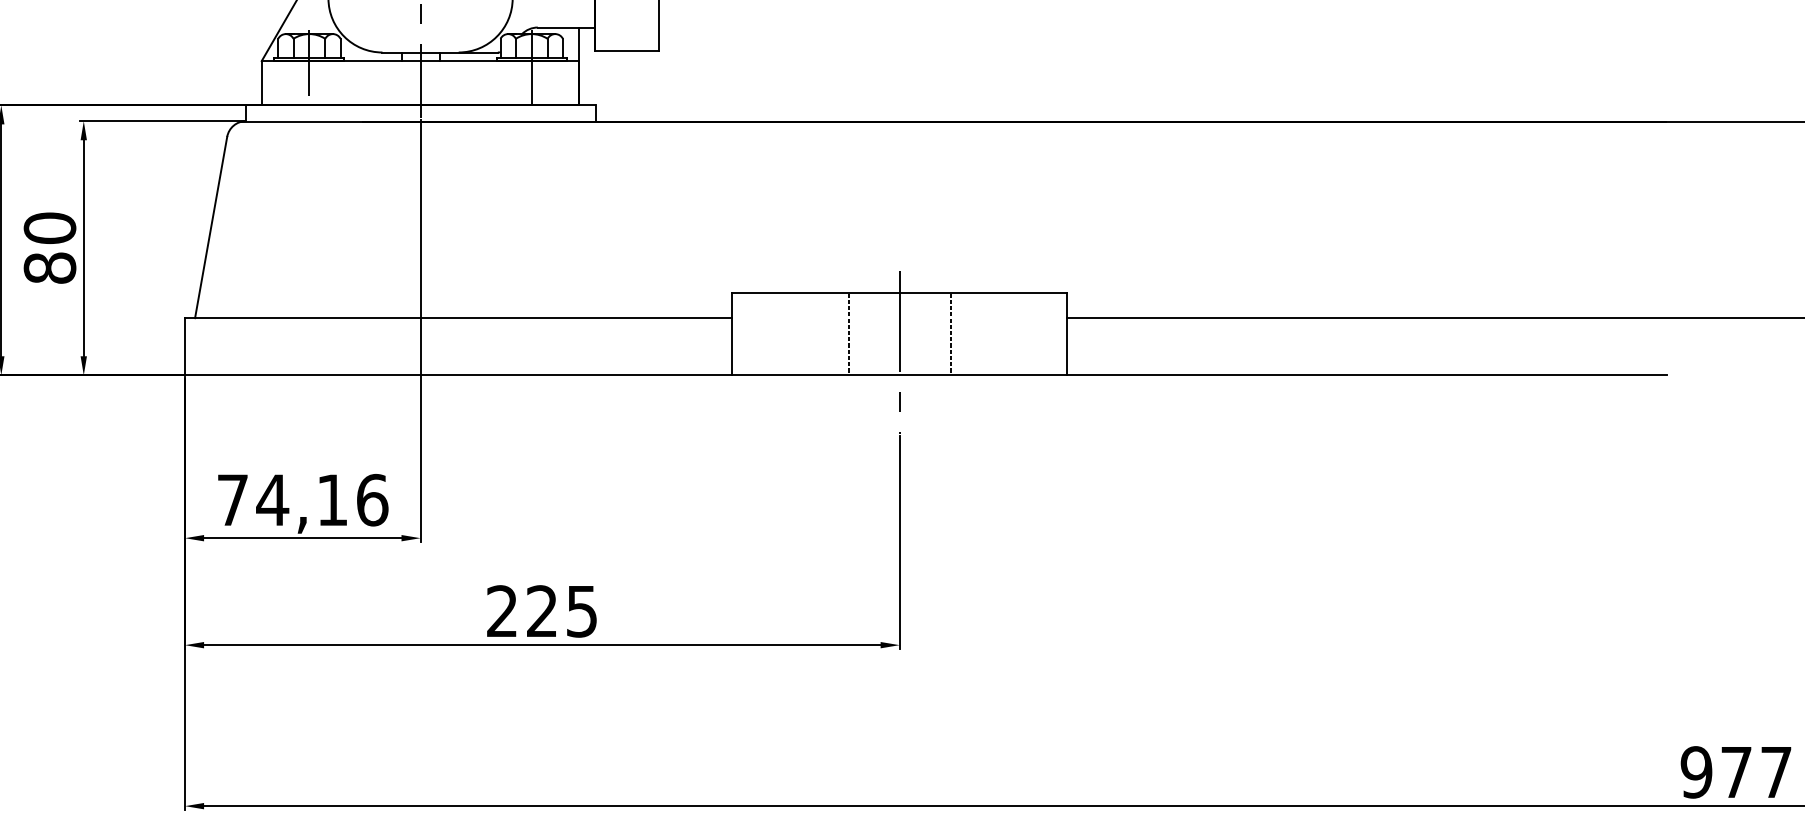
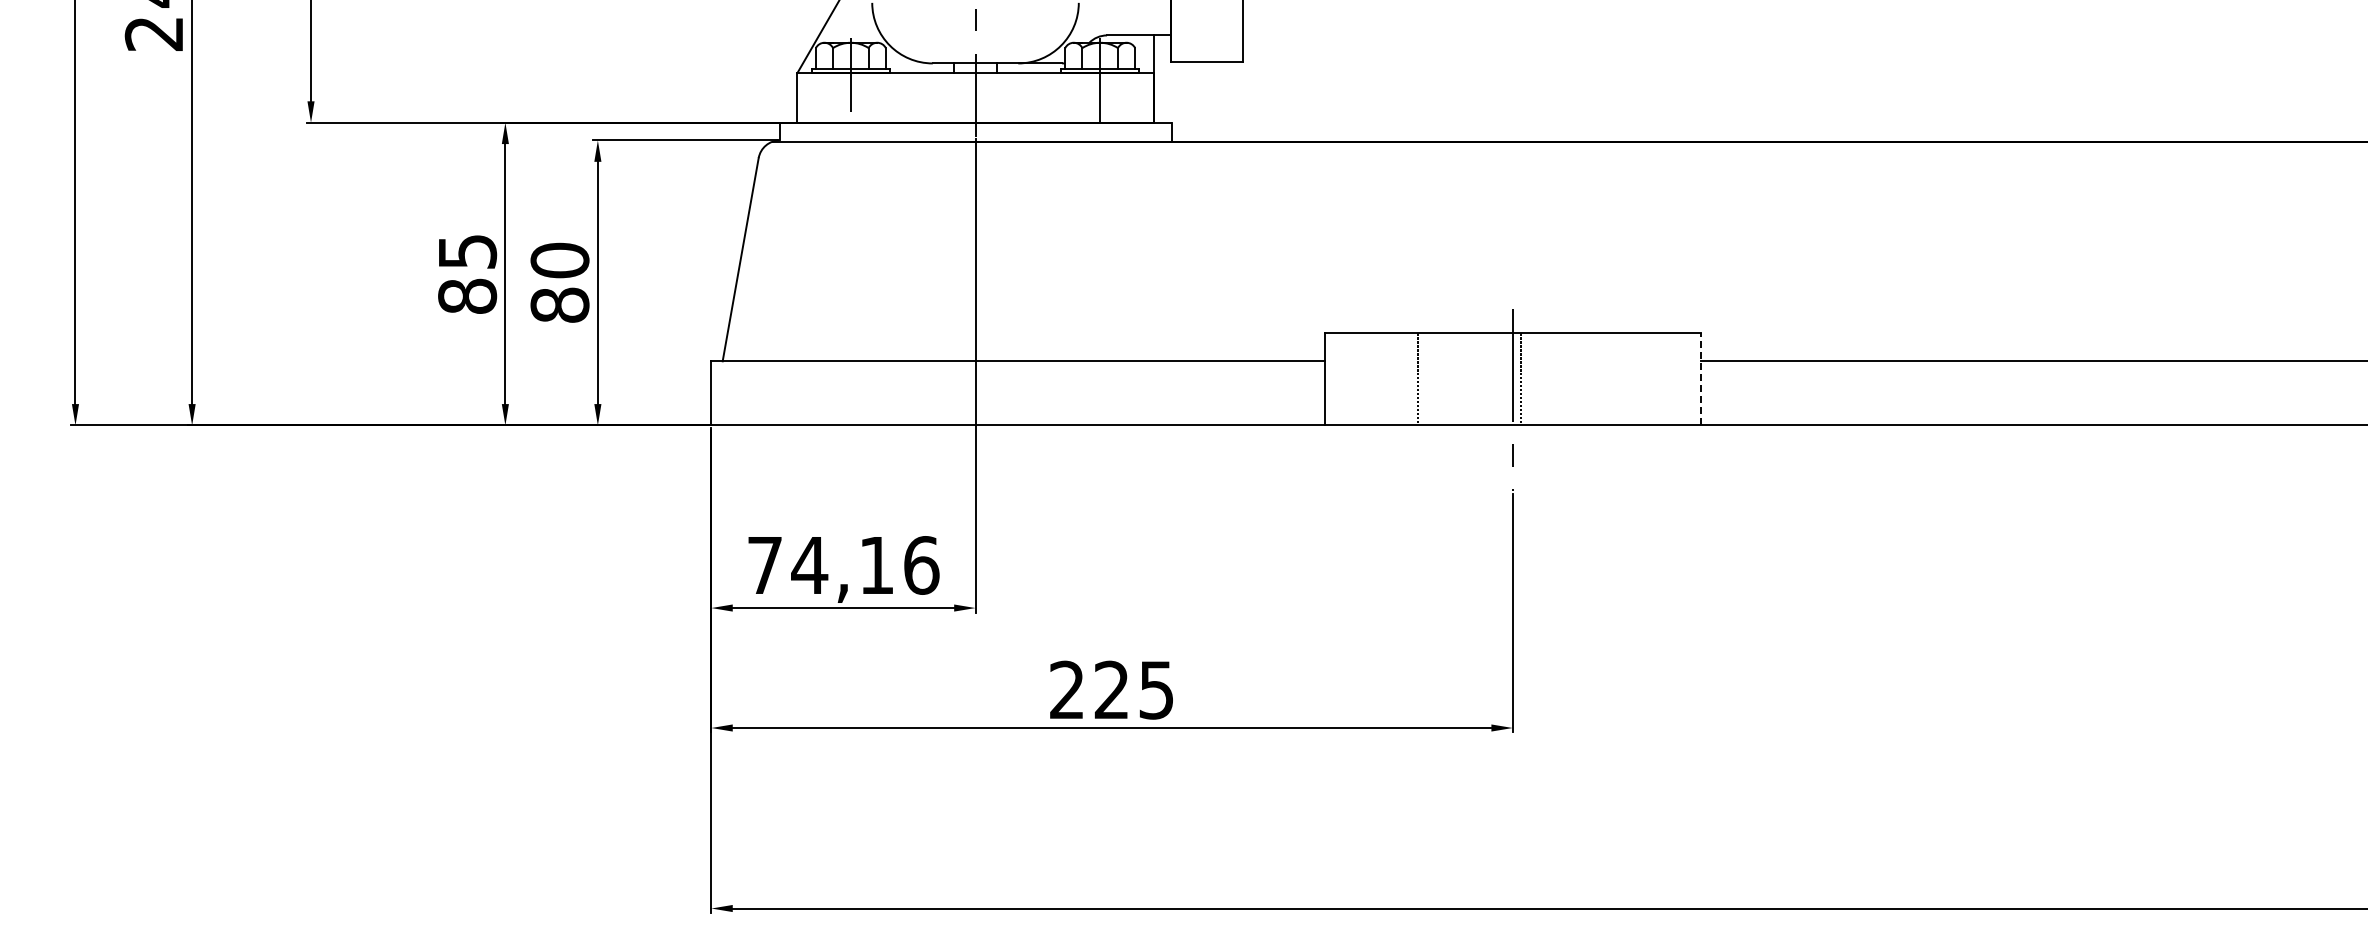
line: (848, 333) -> (1417, 378), moved
line: (951, 333) -> (1521, 378), moved
line: (1067, 333) -> (1700, 378), solid -> dashed

